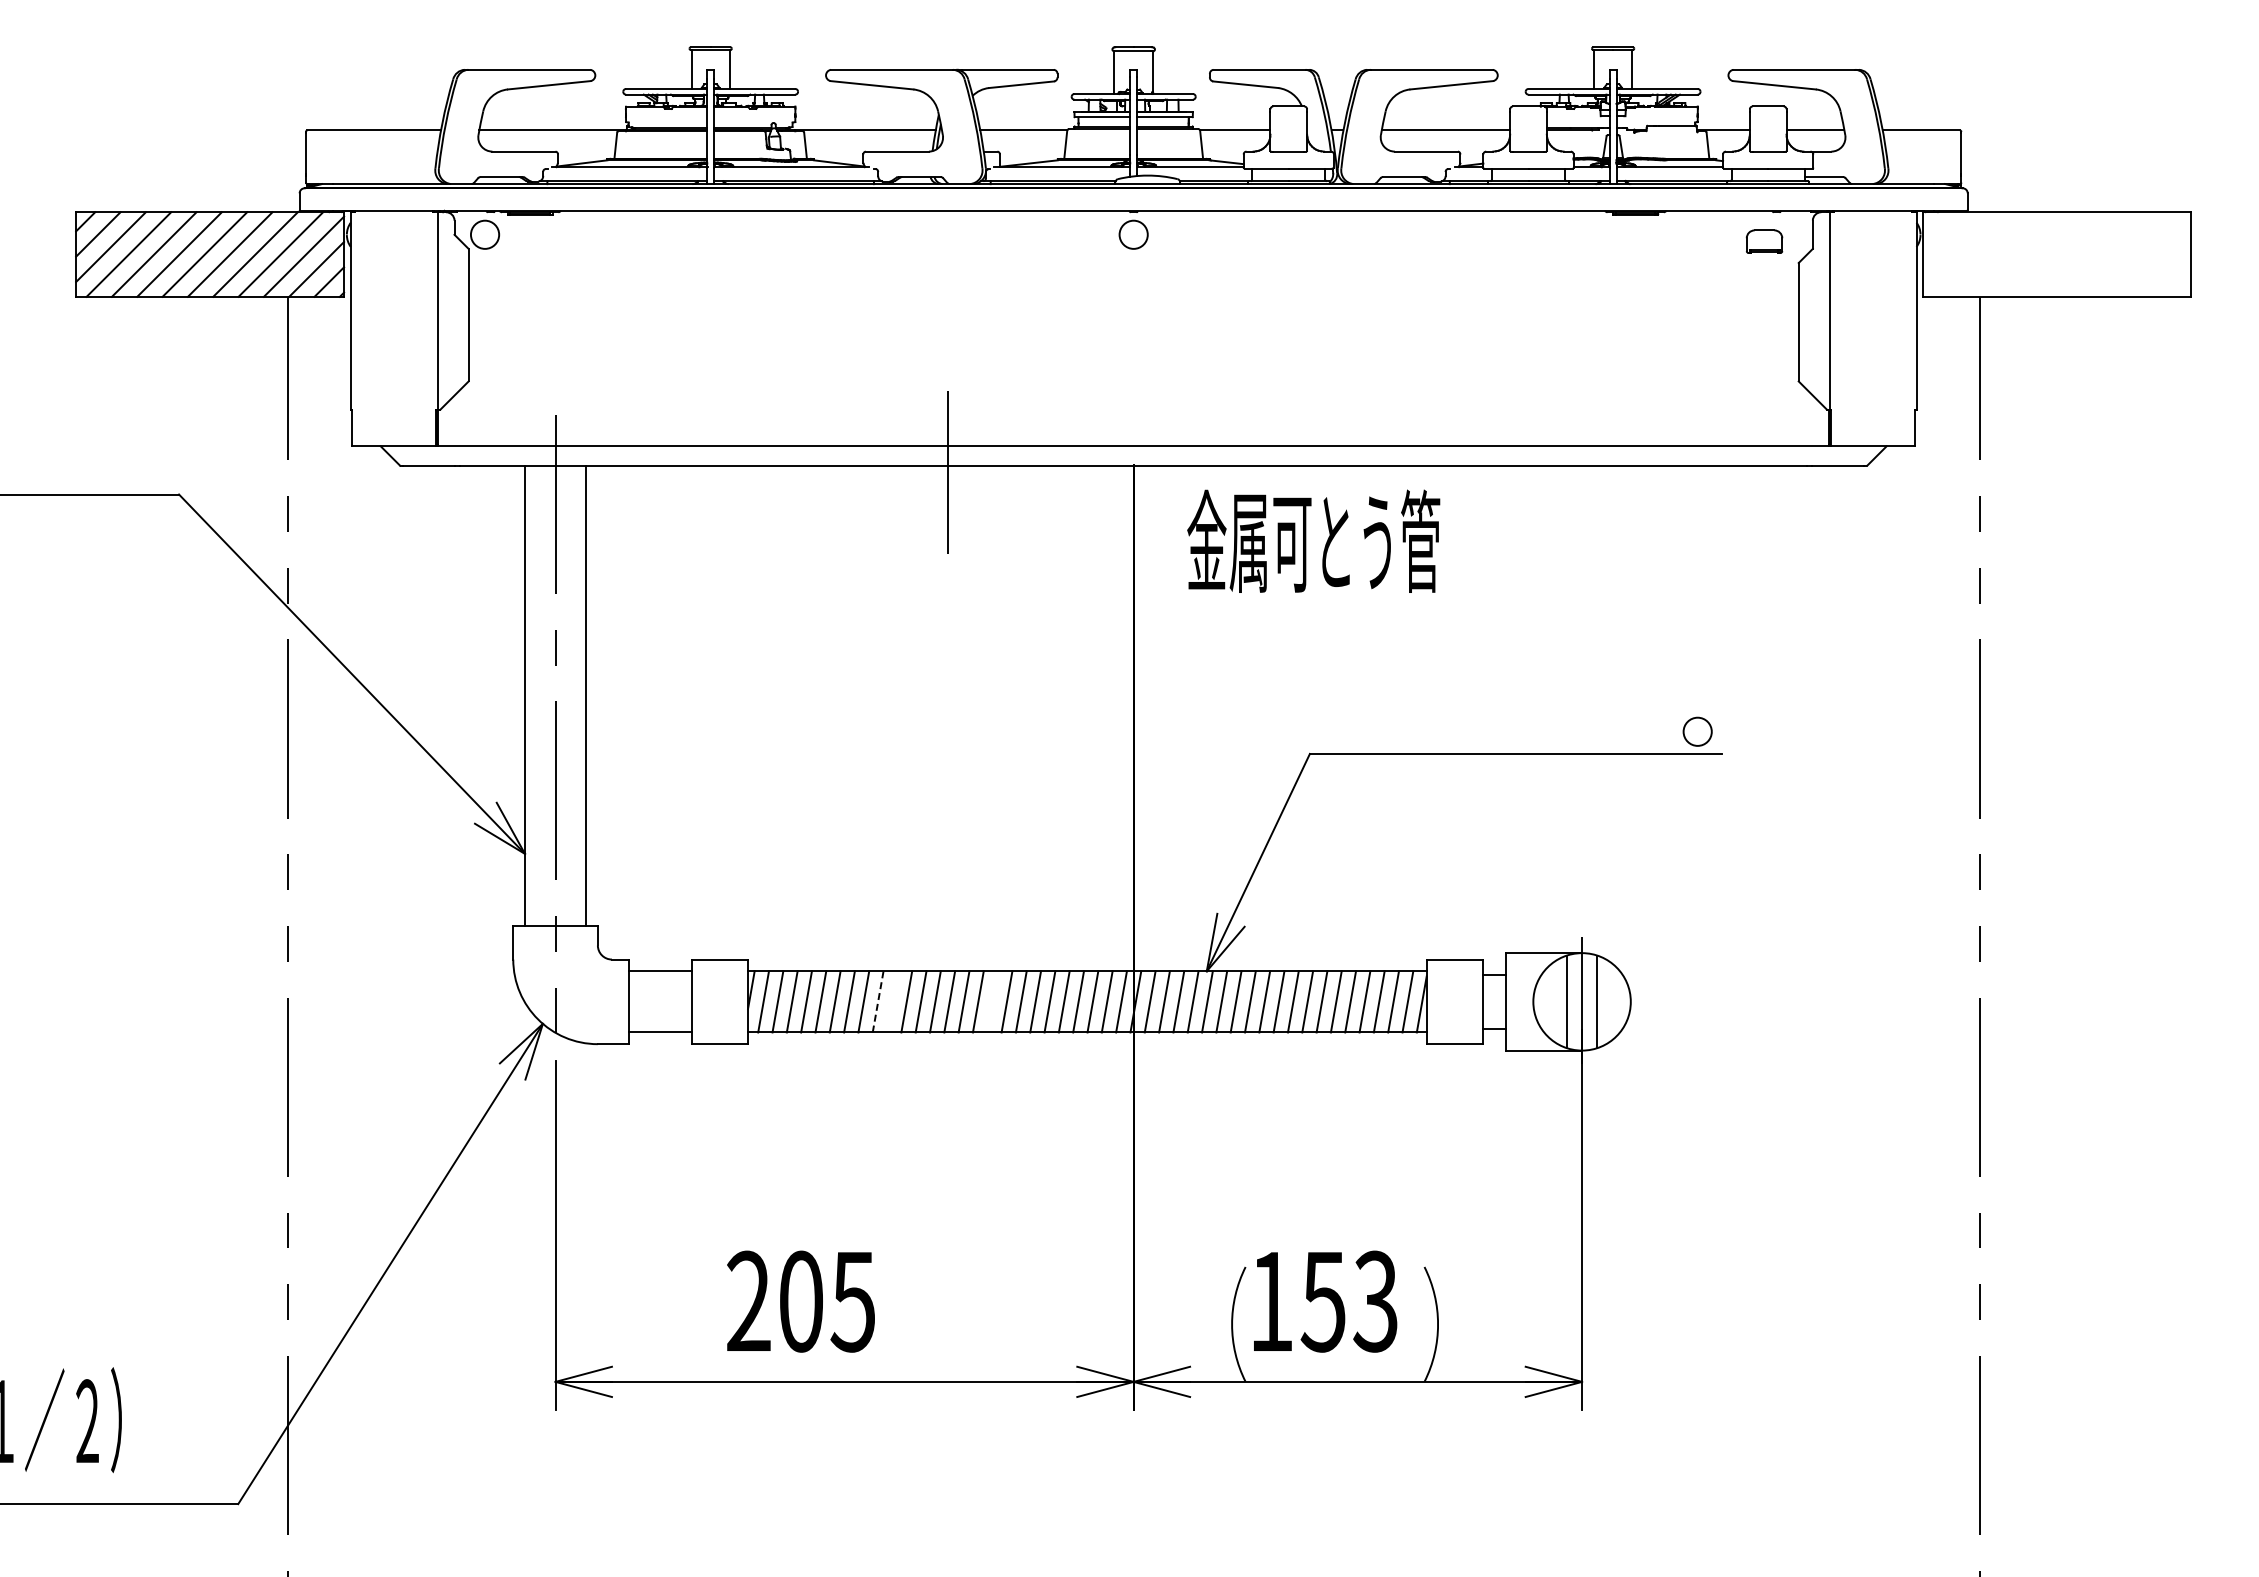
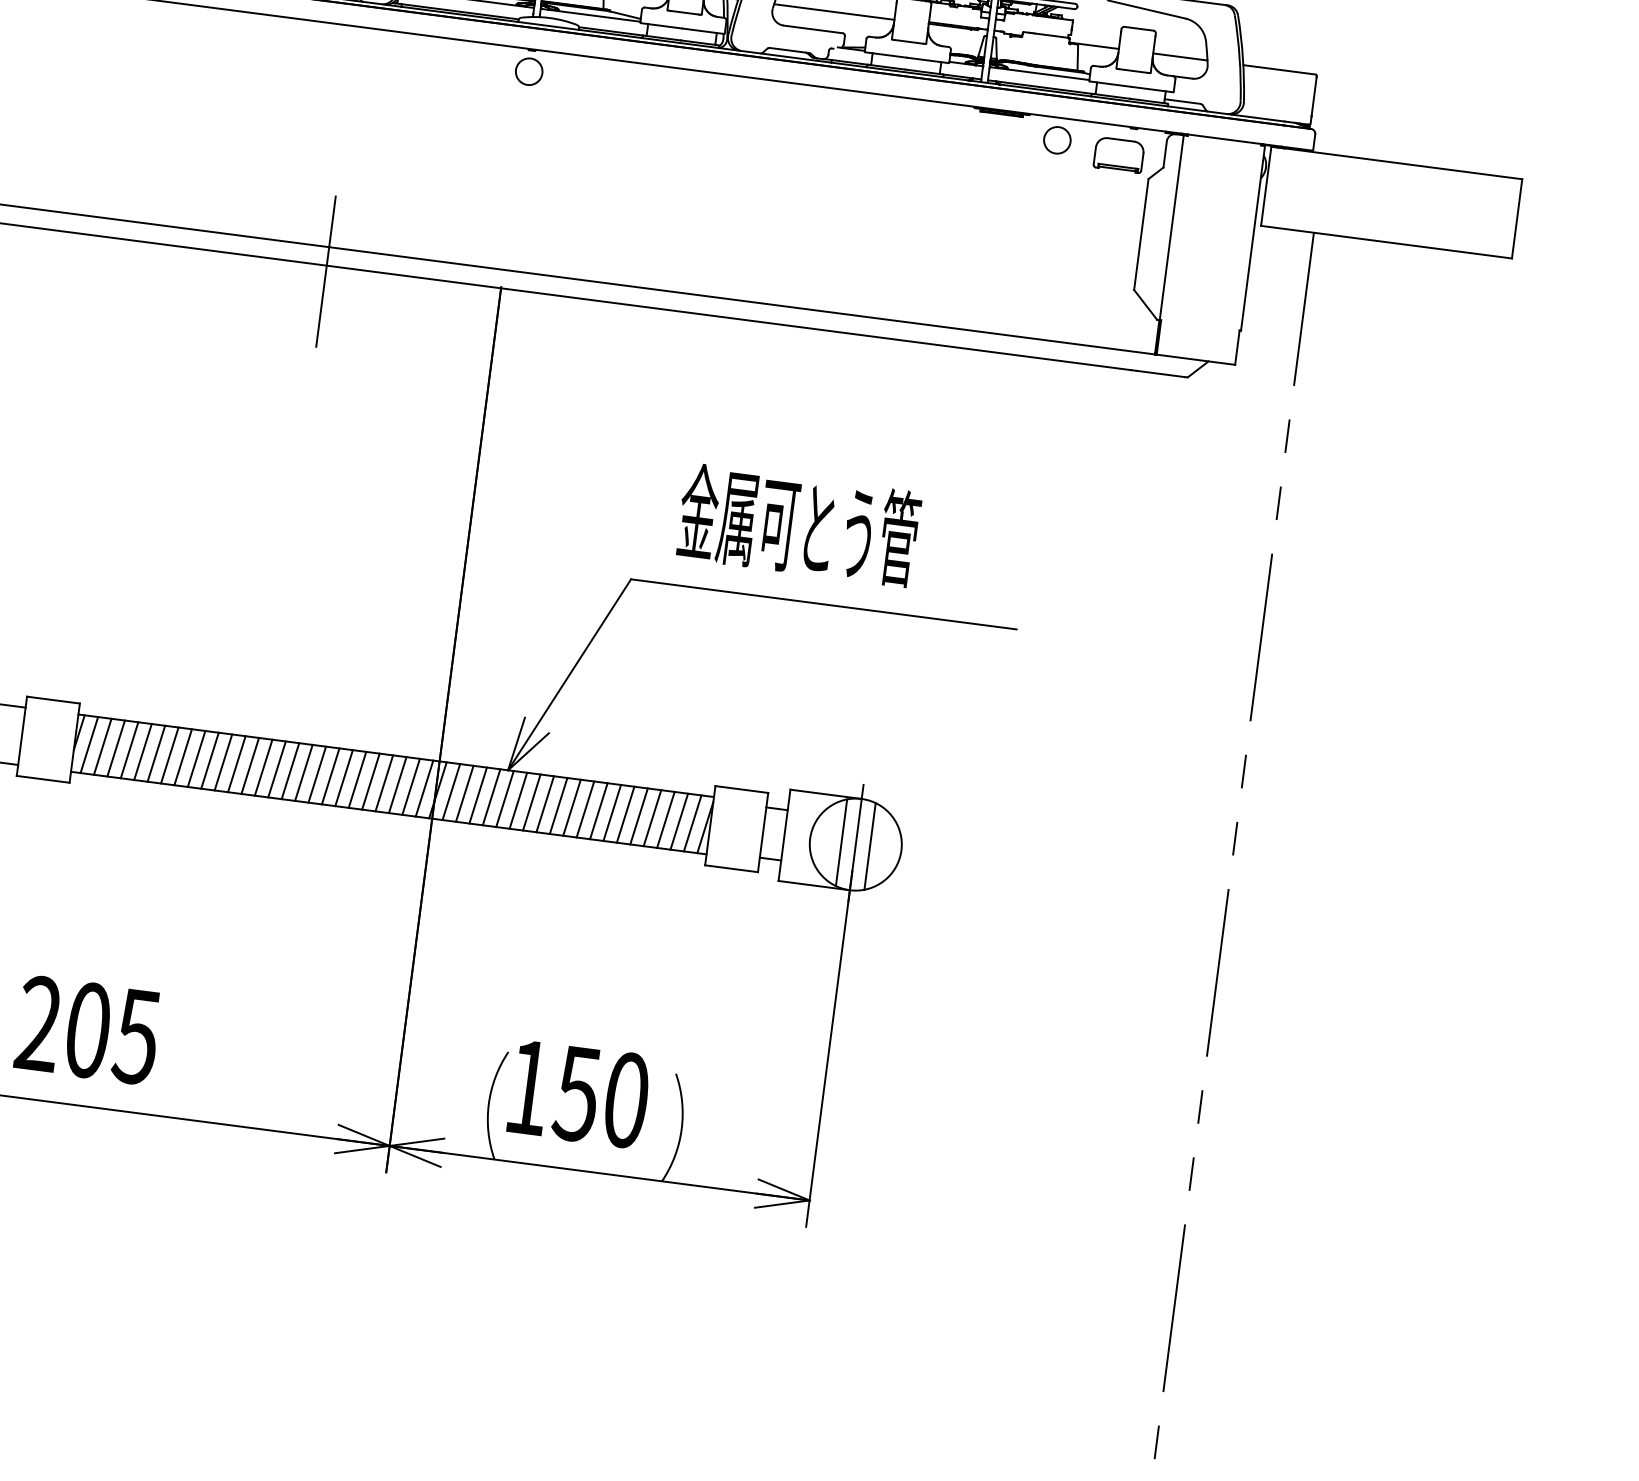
part: (1764, 241) -> (1119, 154), size x1.43
text: (1313, 540) -> (798, 524), moved
circle: (1697, 731) -> (1057, 140), moved
line: (878, 1001) -> (196, 758), dashed -> solid
line: (892, 1001) -> (210, 760), added
line: (992, 1001) -> (303, 772), added
text: (1375, 1301) -> (625, 1100), 153 -> 150

